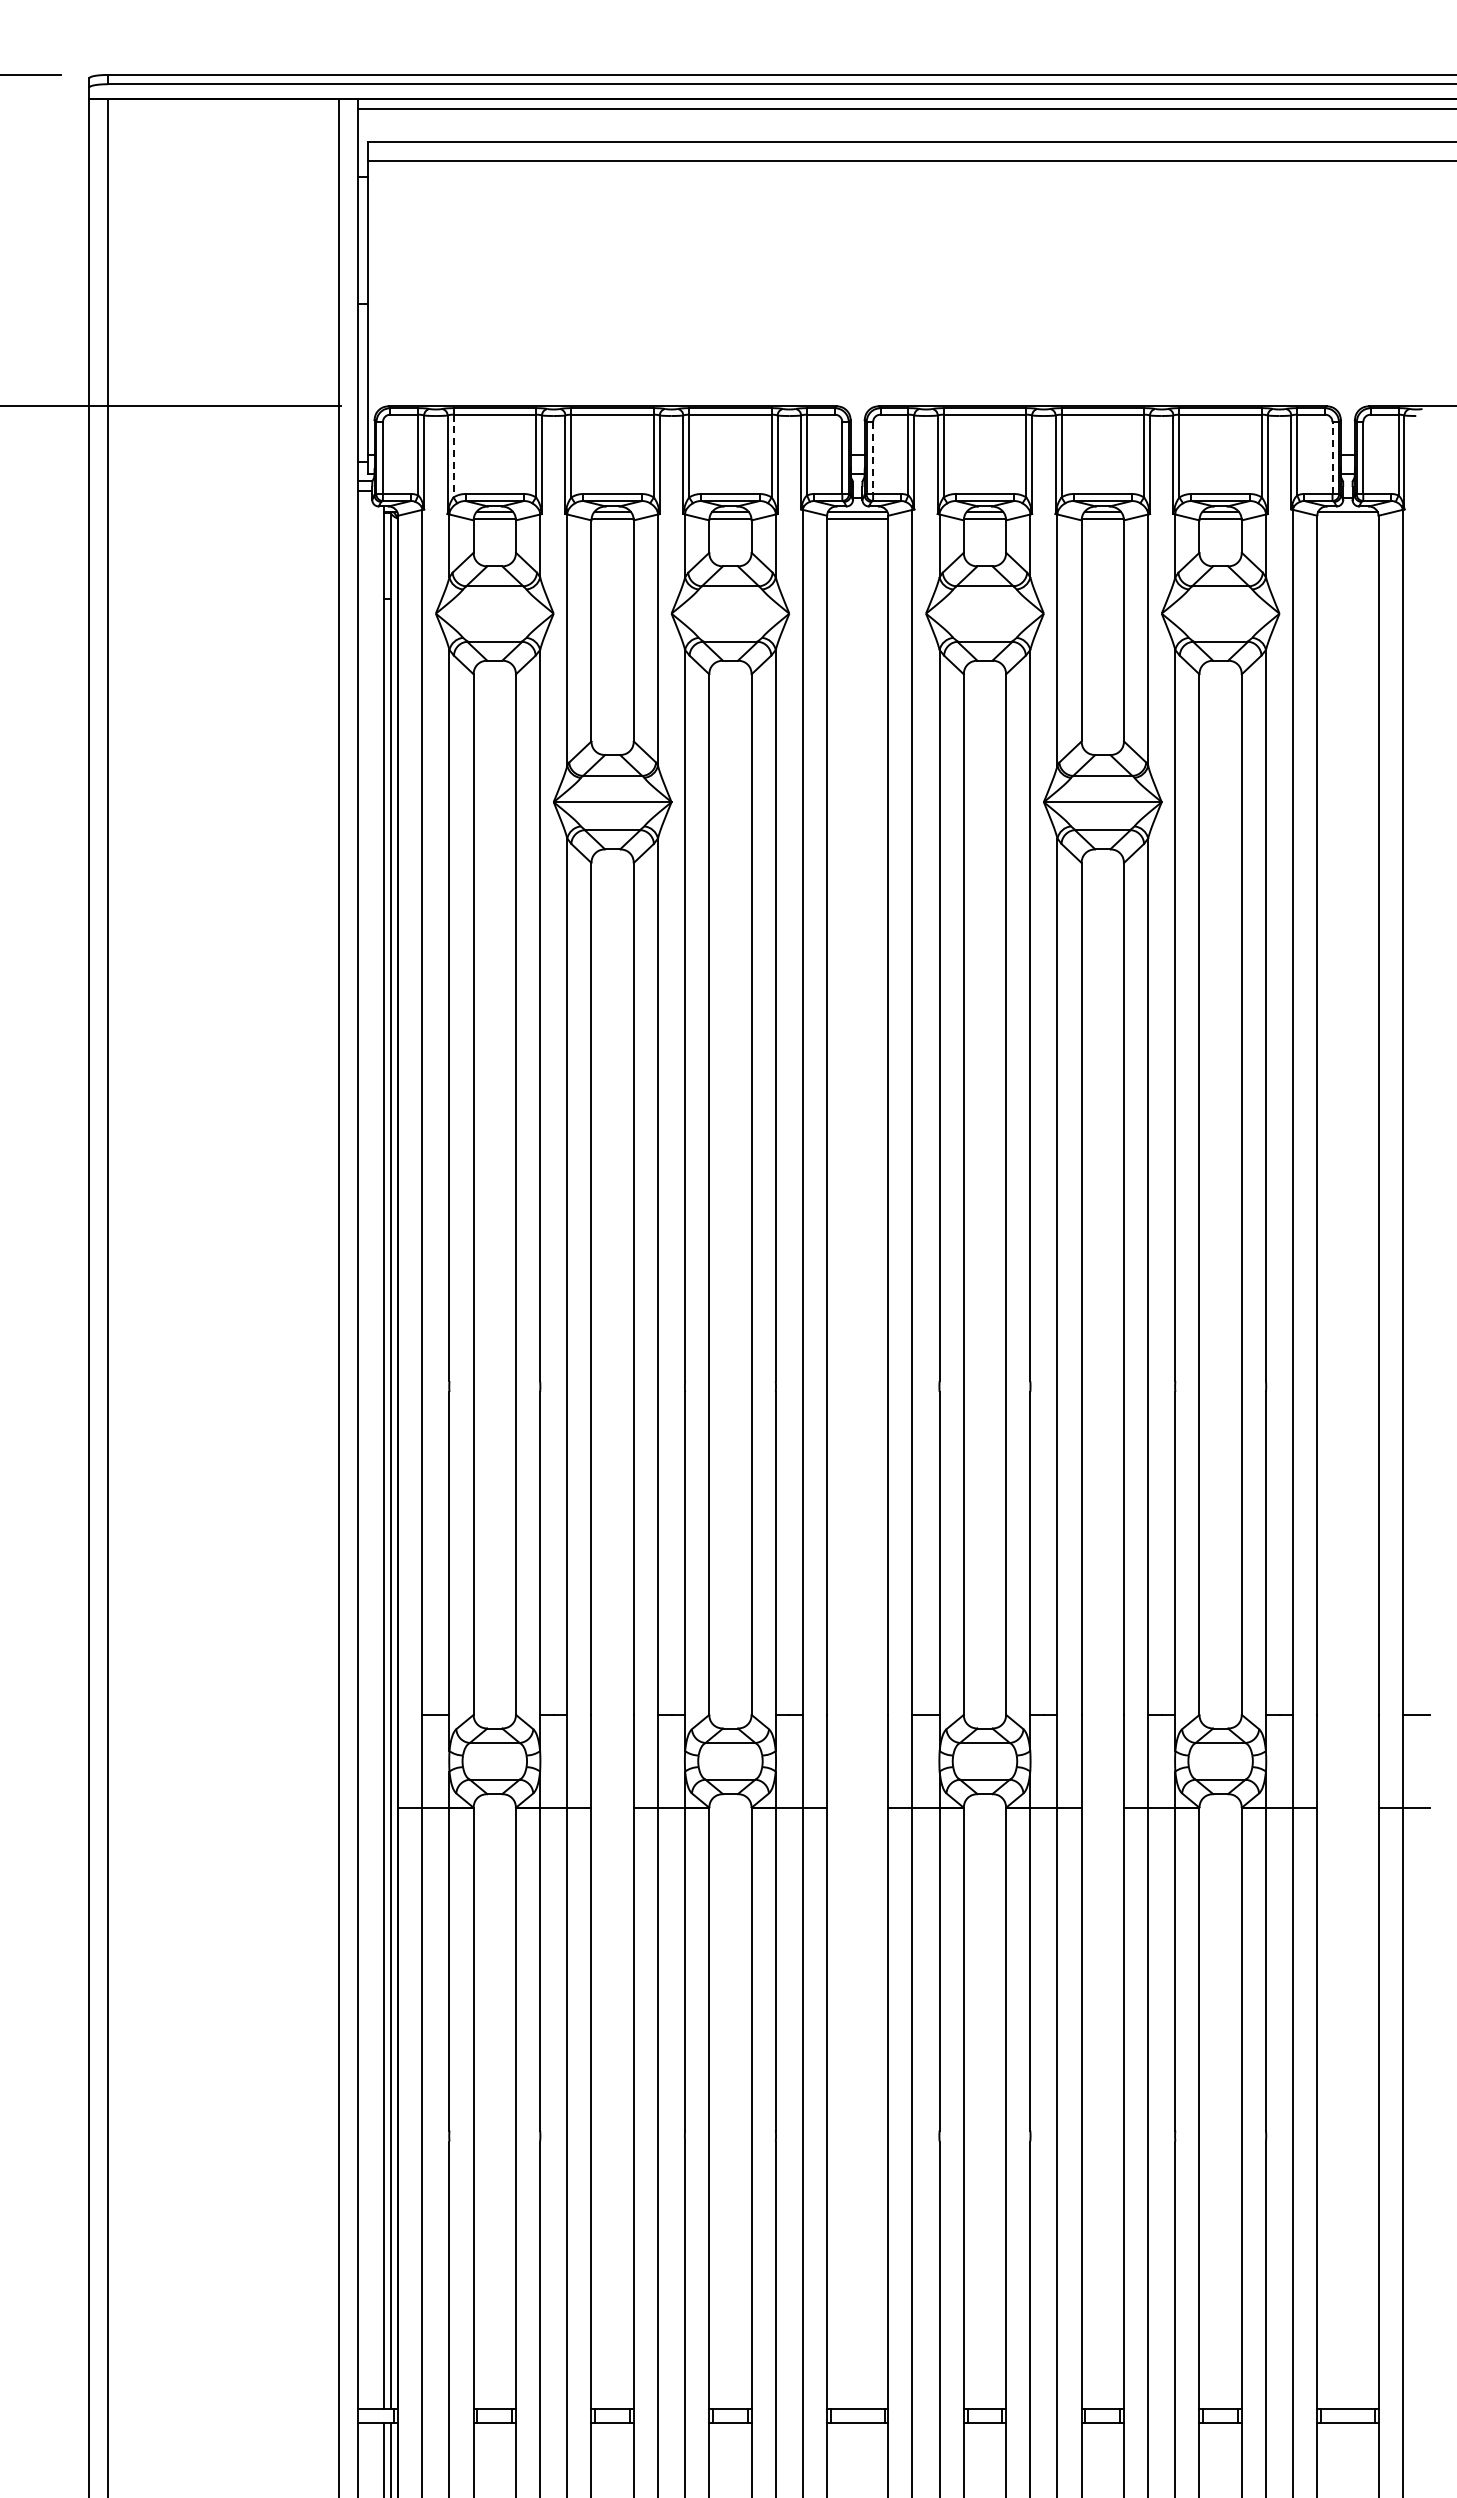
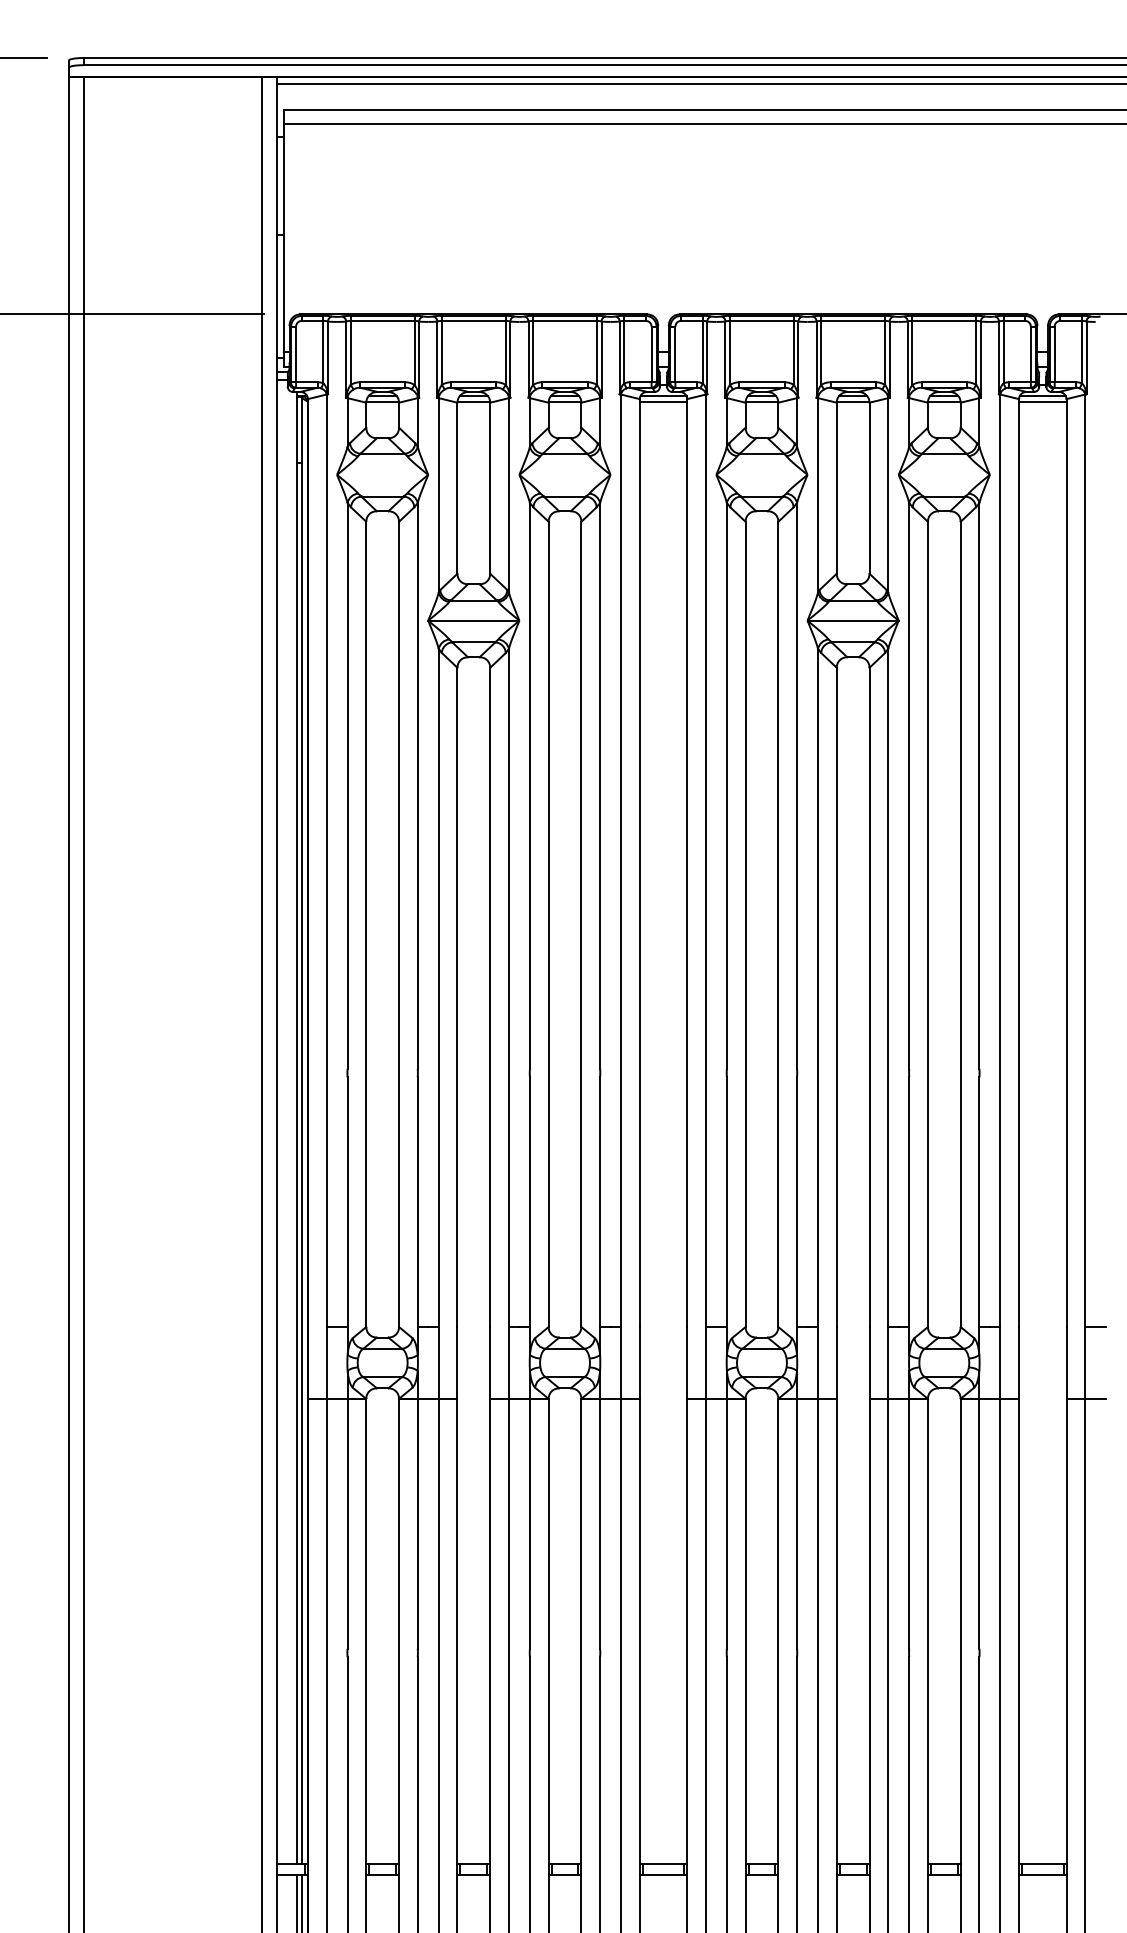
line: (453, 456) -> (350, 353), dashed -> solid
line: (873, 458) -> (675, 354), dashed -> solid
line: (1332, 458) -> (1030, 354), dashed -> solid
line: (1347, 518) -> (1042, 401), added

